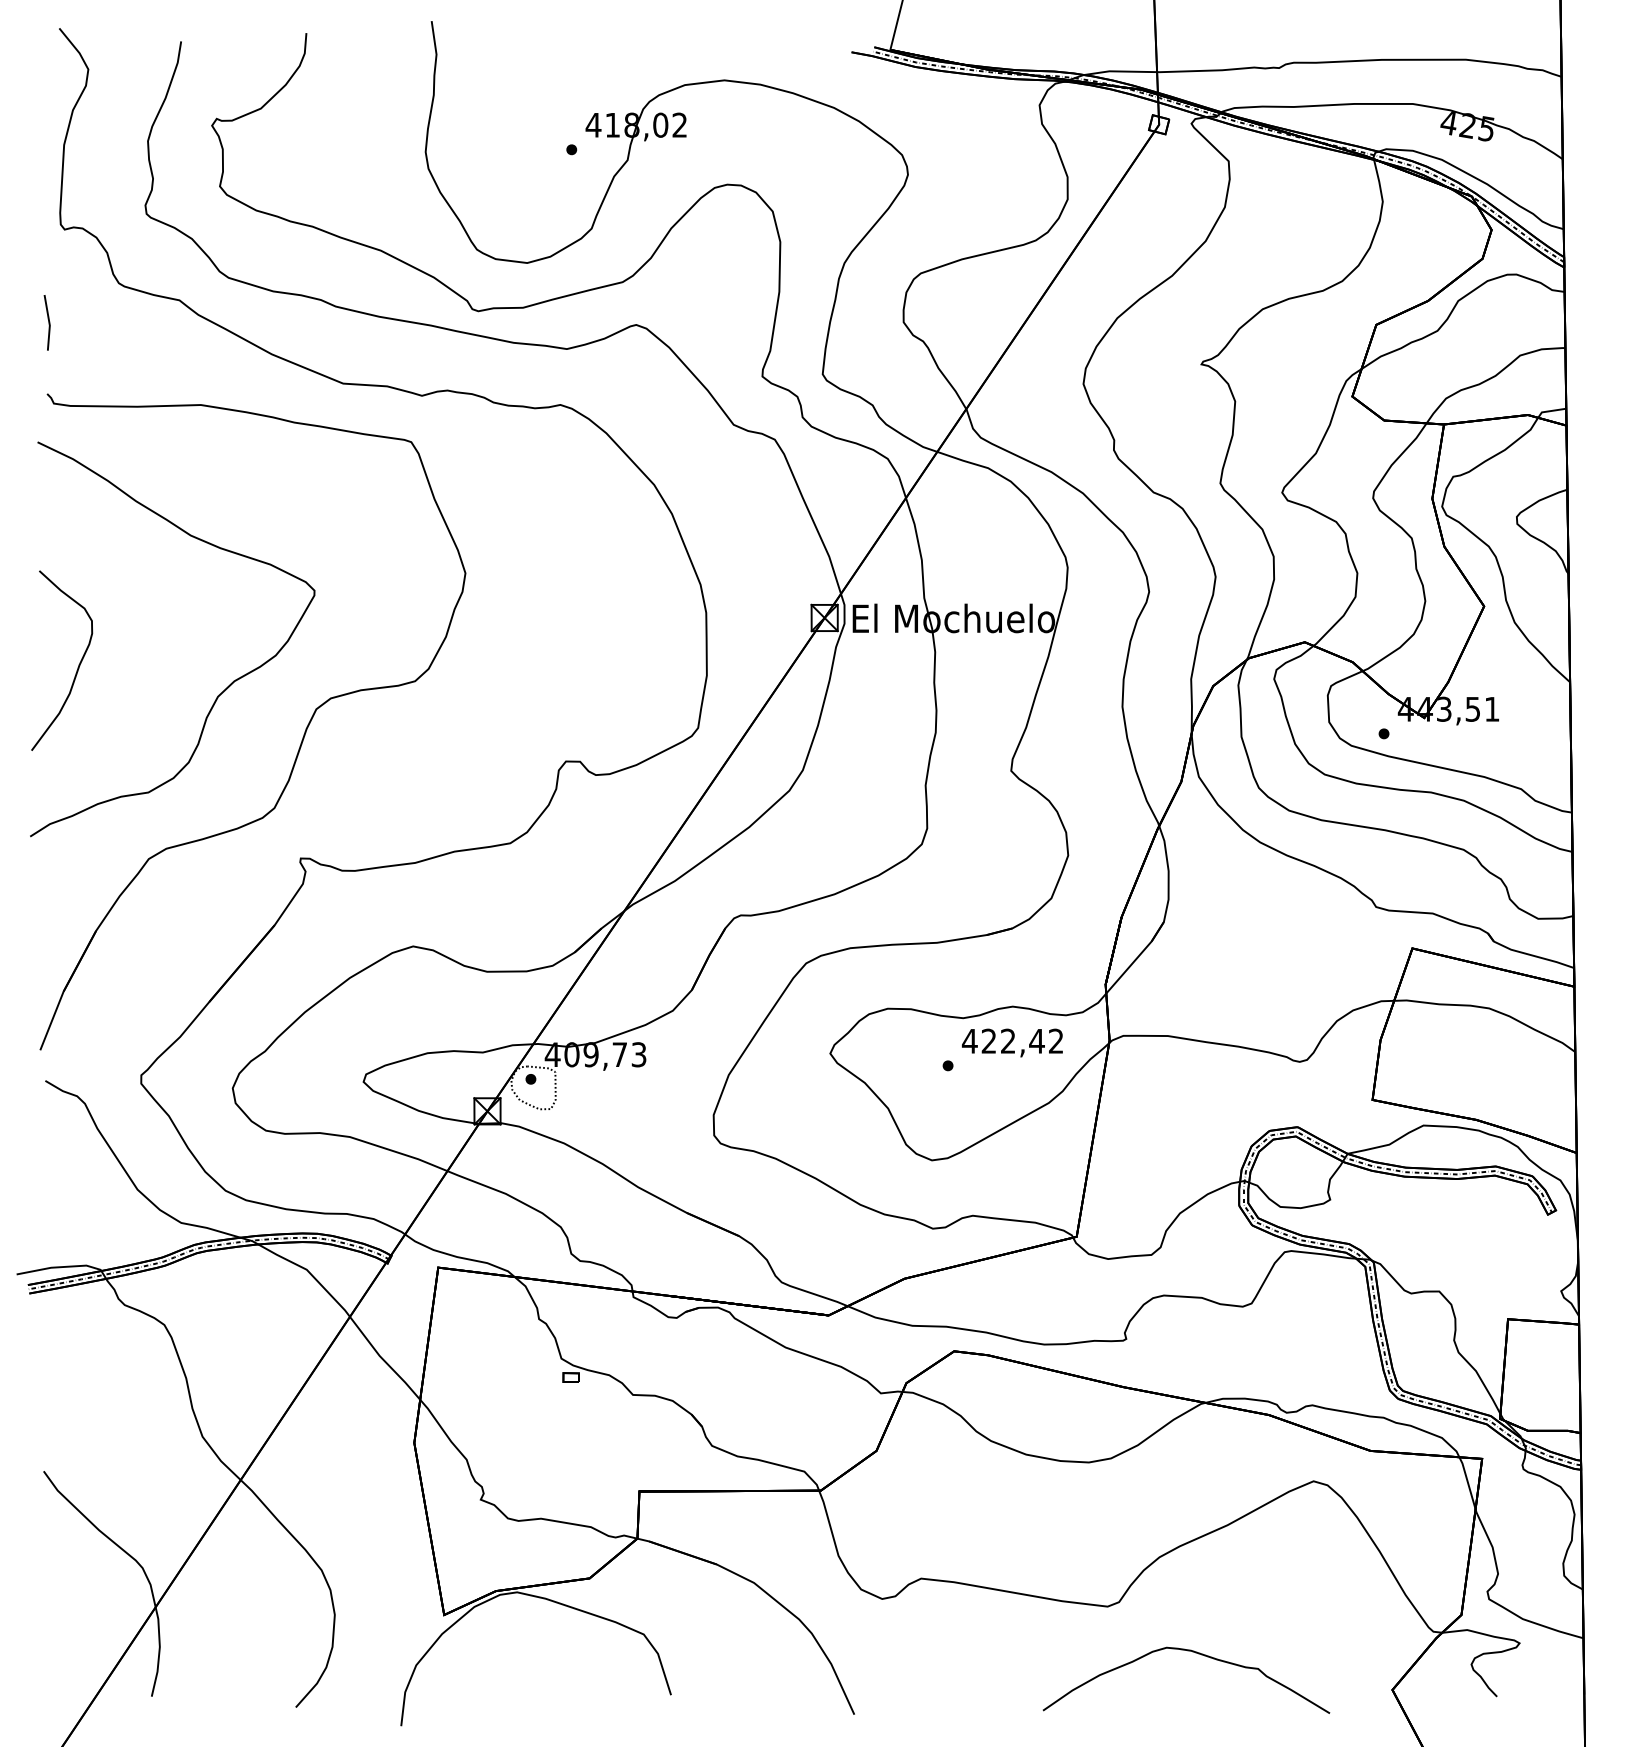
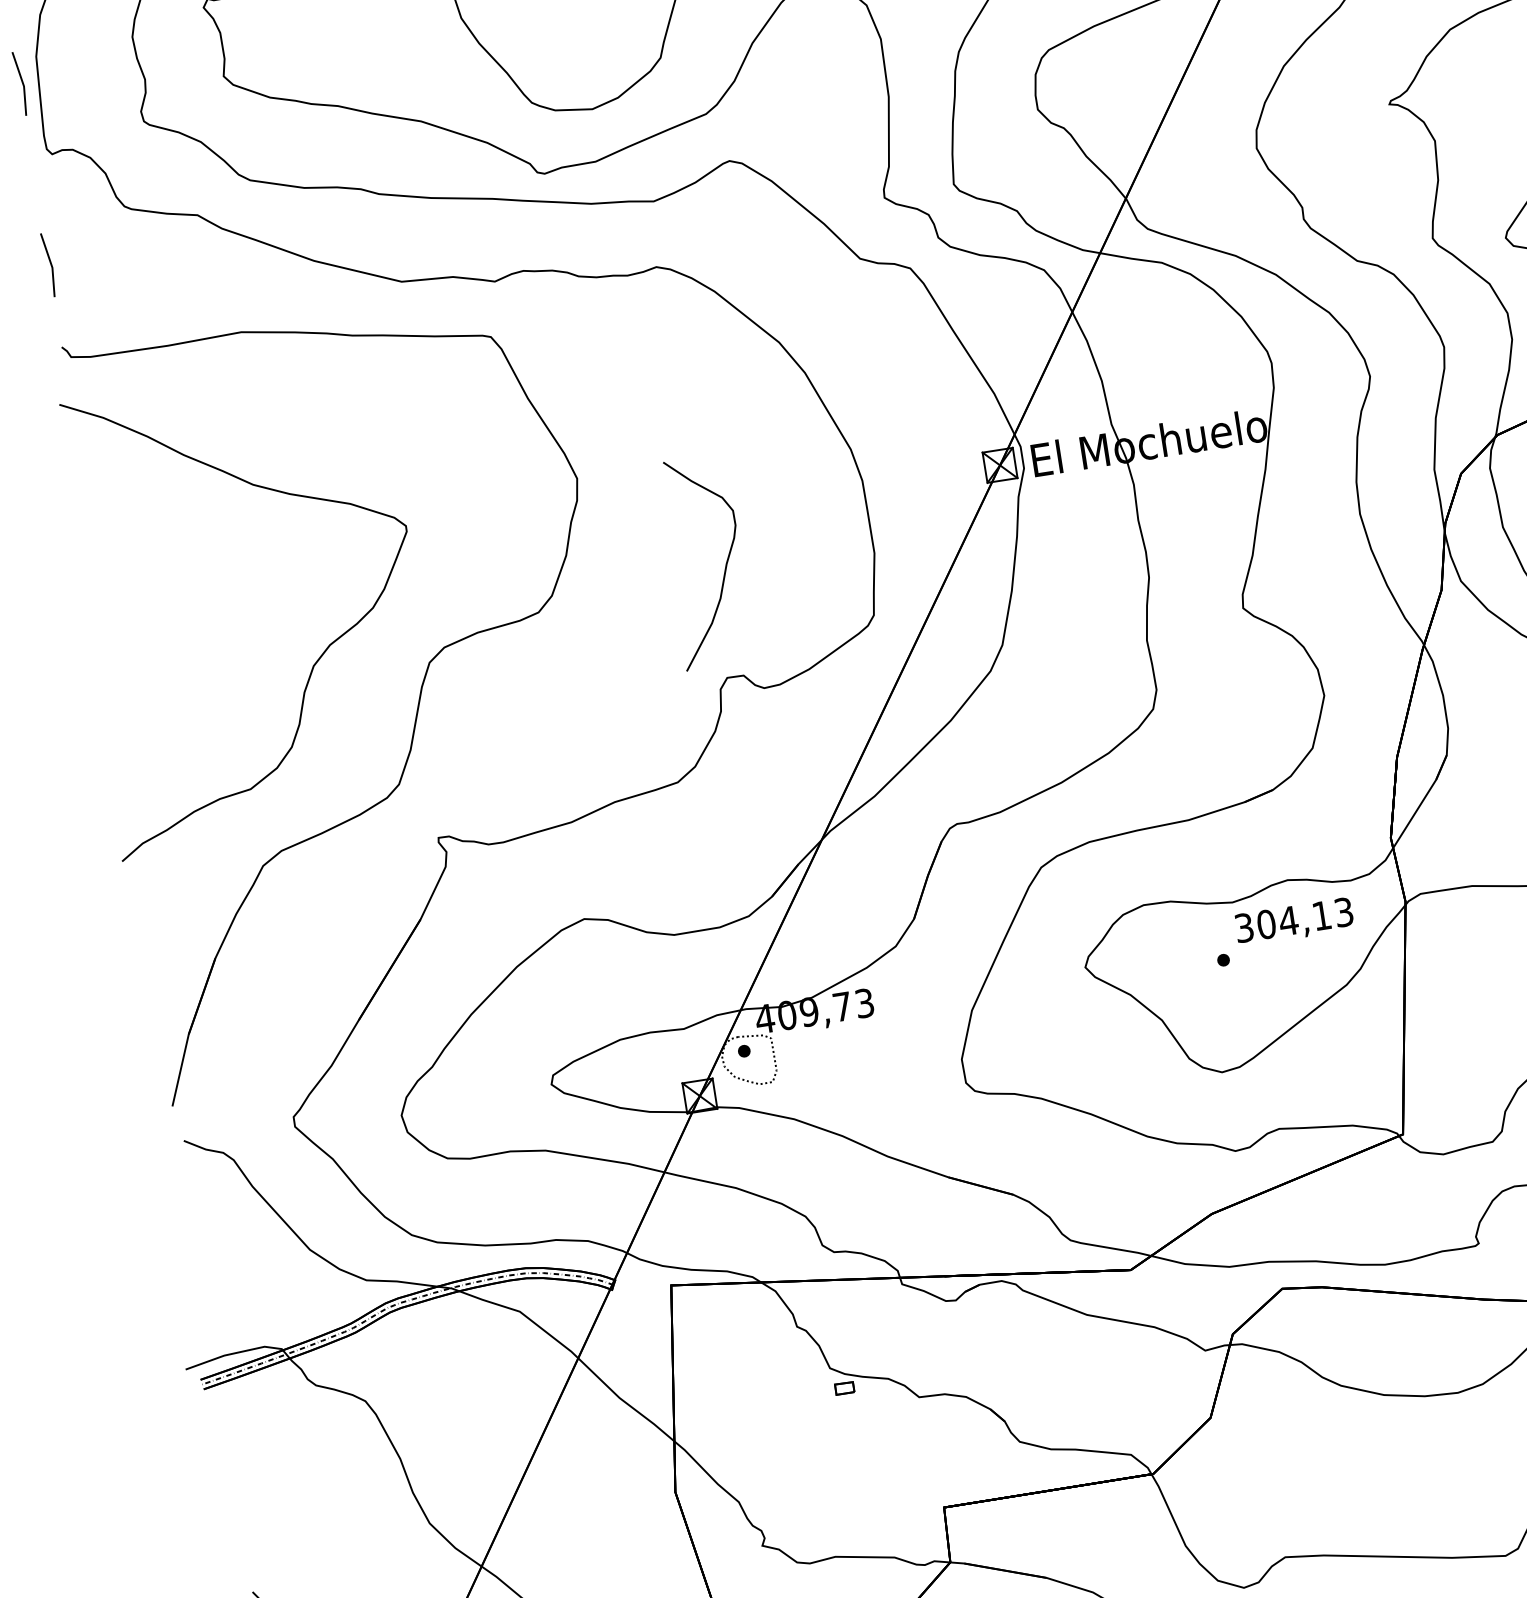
line: (48, 165) -> (21, 83), added
curve: (78, 664) -> (725, 563), moved
text: (1012, 1040) -> (1293, 919), 422,42 -> 304,13

